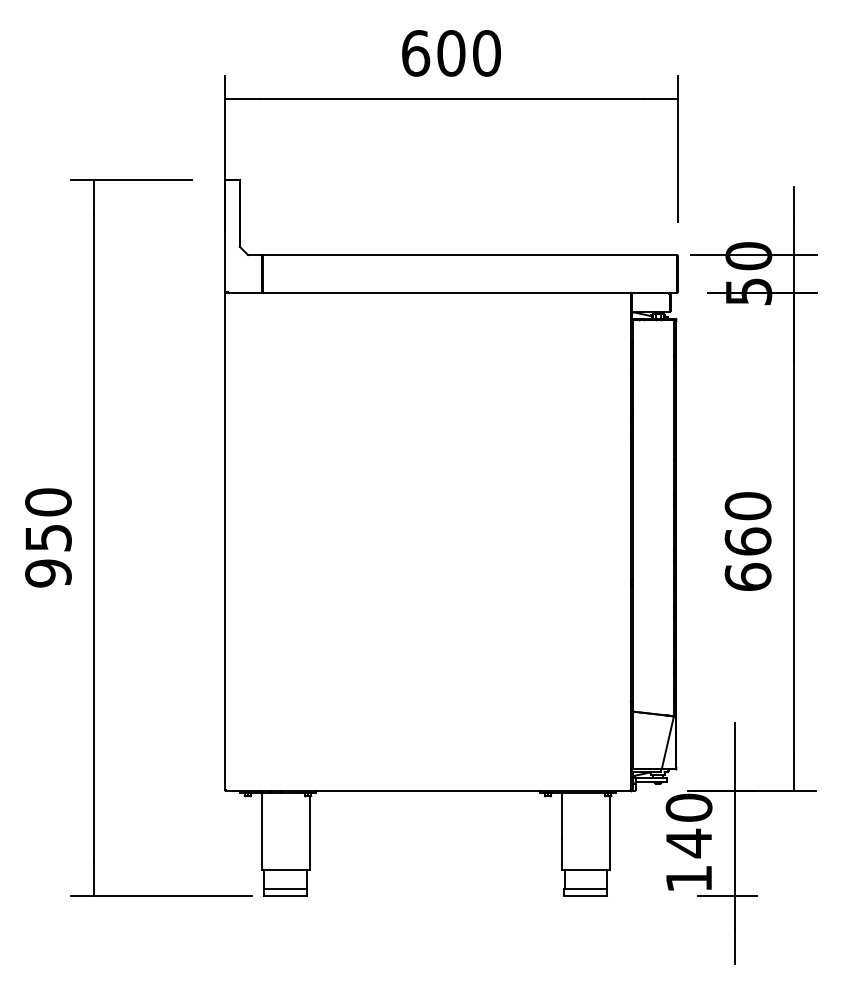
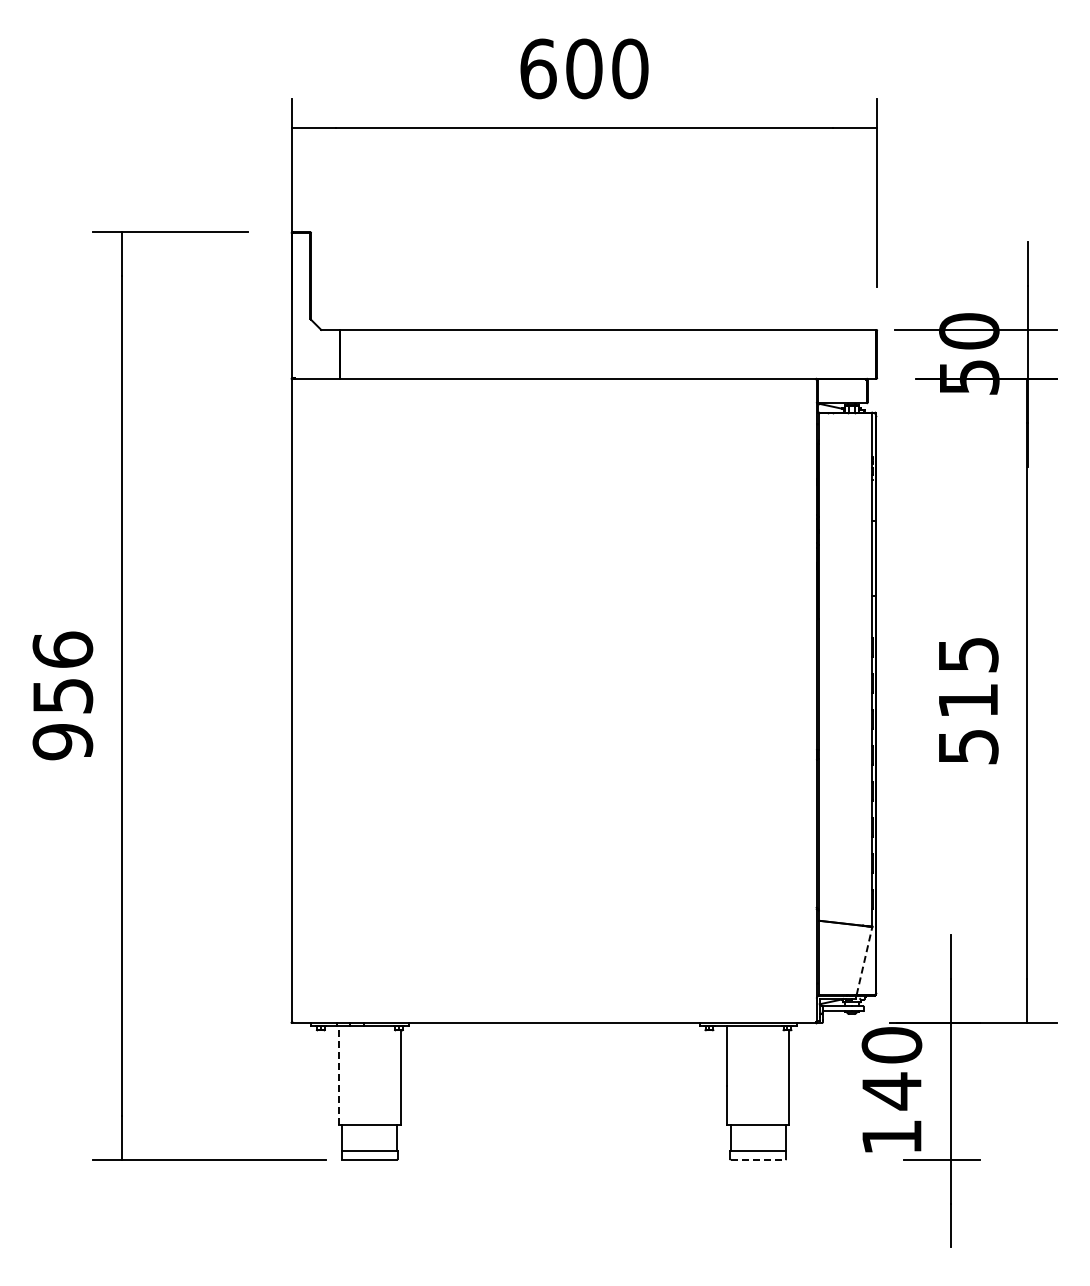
text: (48, 502) -> (62, 649), 950 -> 956
text: (748, 541) -> (968, 700), 660 -> 515
line: (667, 742) -> (864, 960), solid -> dashed
line: (261, 831) -> (338, 1075), solid -> dashed
line: (585, 896) -> (758, 1159), solid -> dashed

